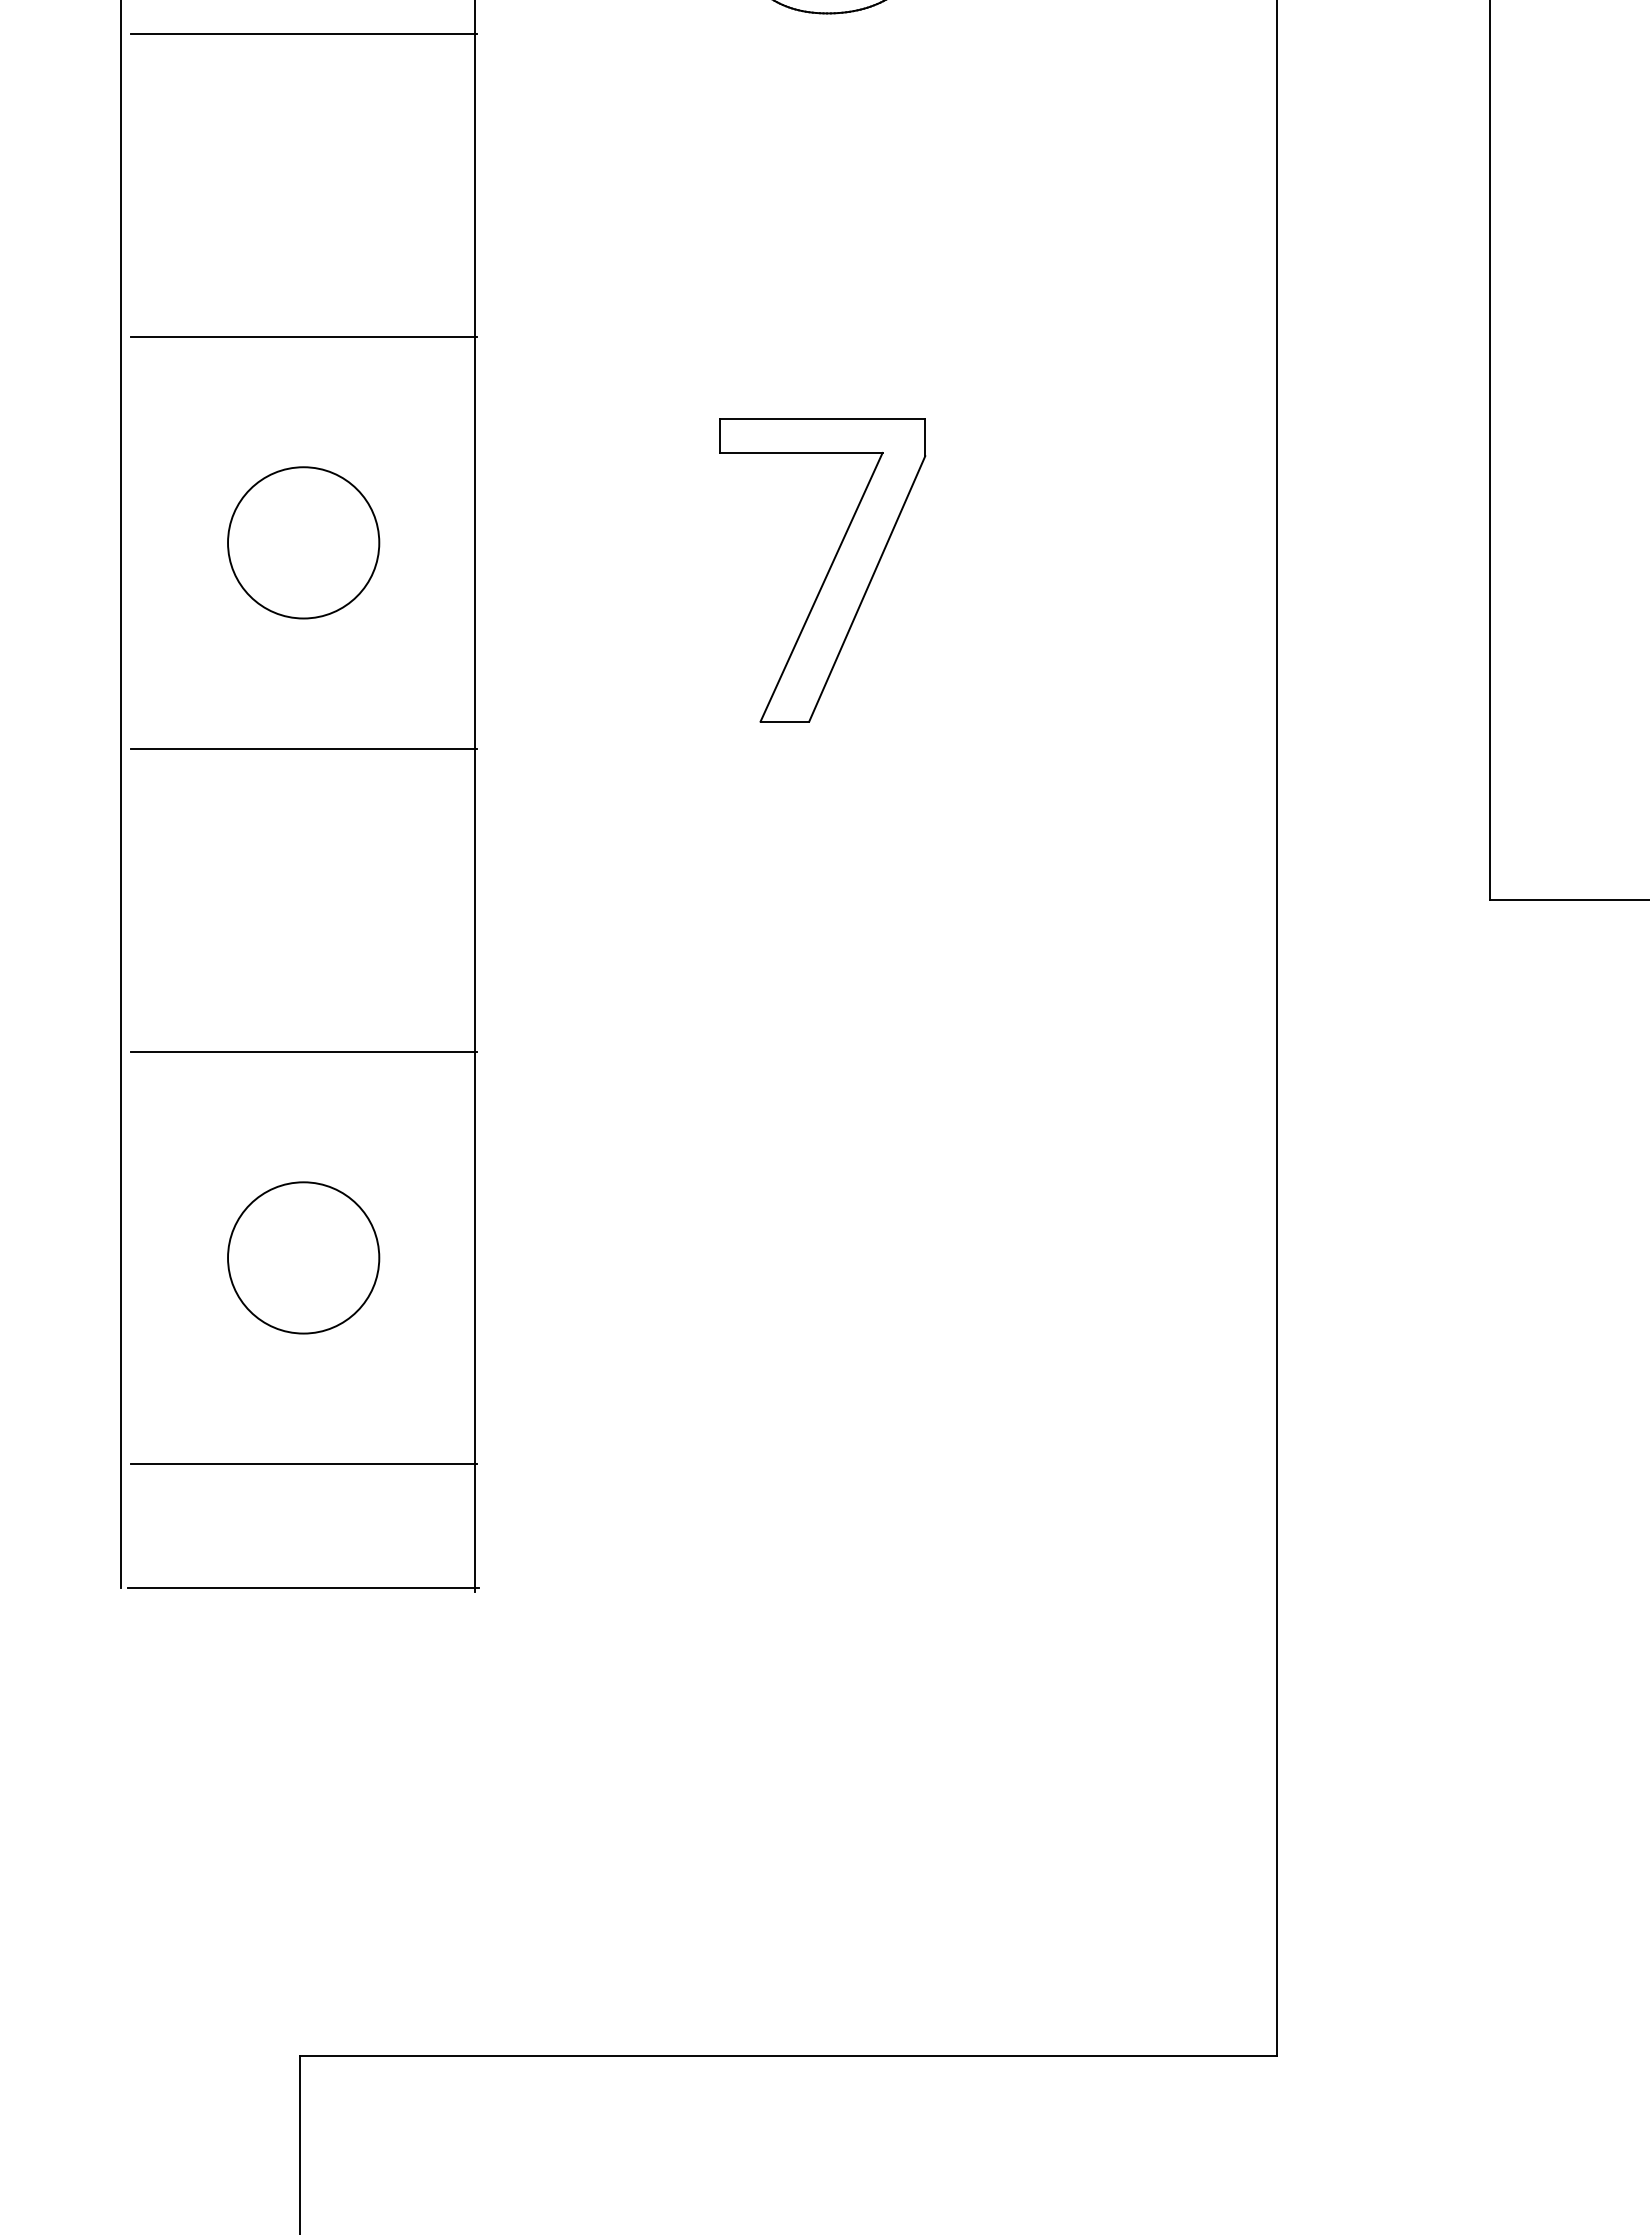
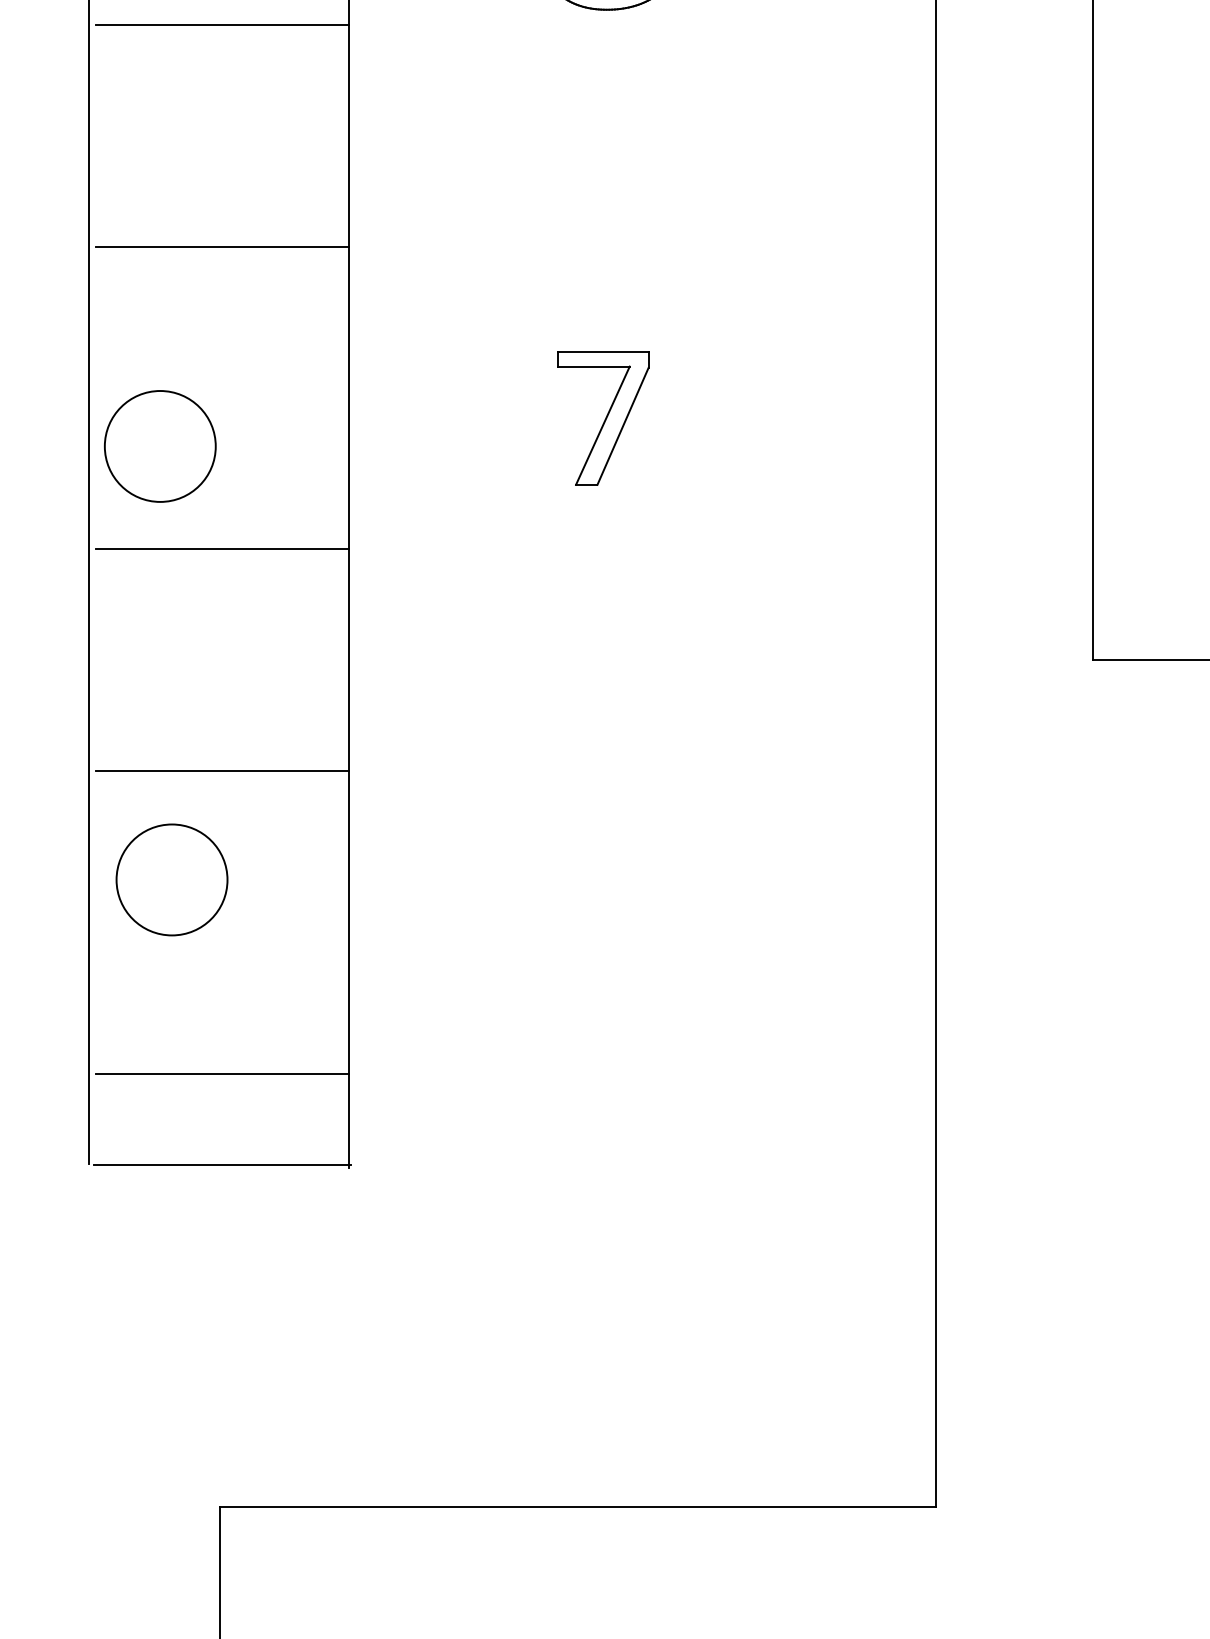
circle: (303, 542) -> (160, 446), moved
part: (822, 570) -> (603, 418), size x0.6
circle: (303, 1257) -> (171, 879), moved

